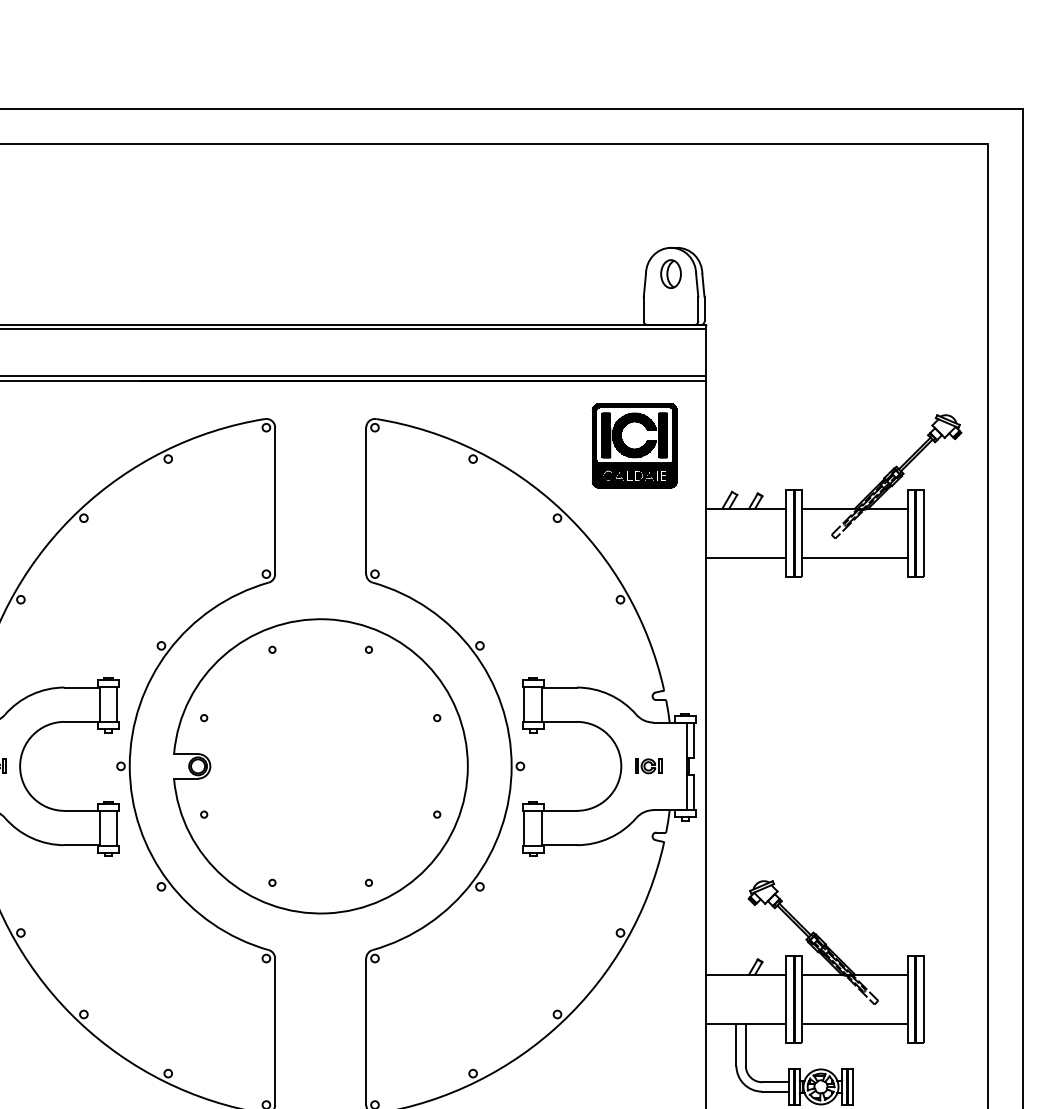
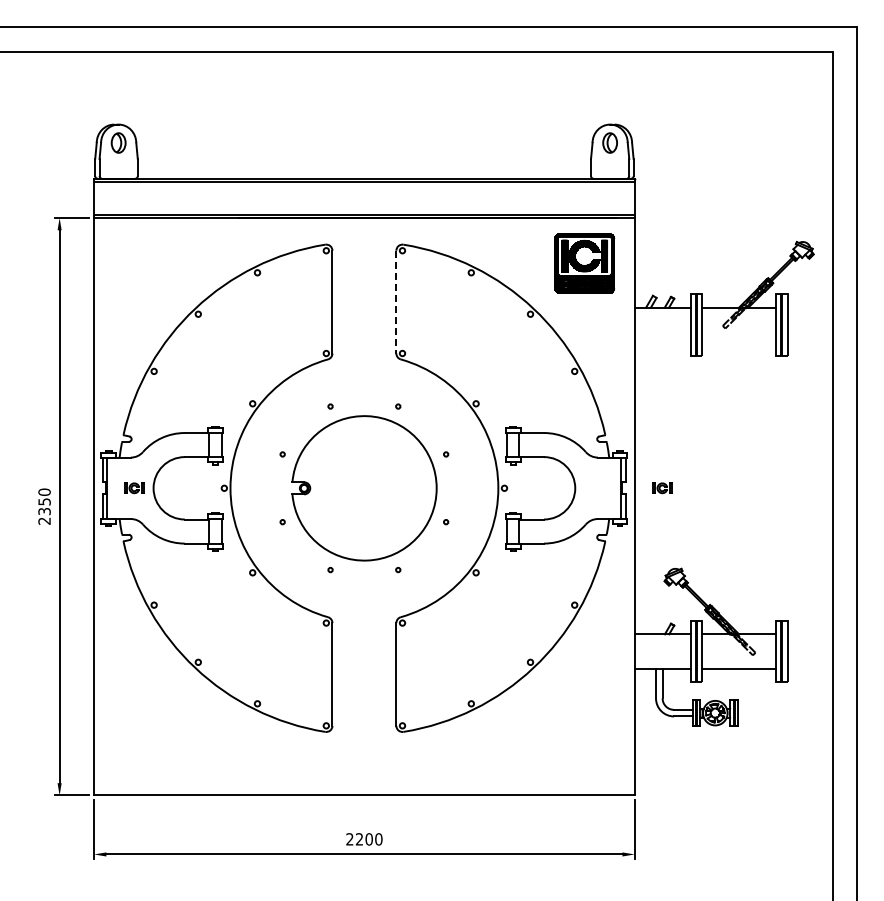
line: (366, 501) -> (396, 302), solid -> dashed
line: (745, 558) -> (662, 342), removed
line: (855, 558) -> (739, 342), removed
part: (320, 766) -> (364, 488), size x0.7
part: (648, 766) -> (662, 488), moved

